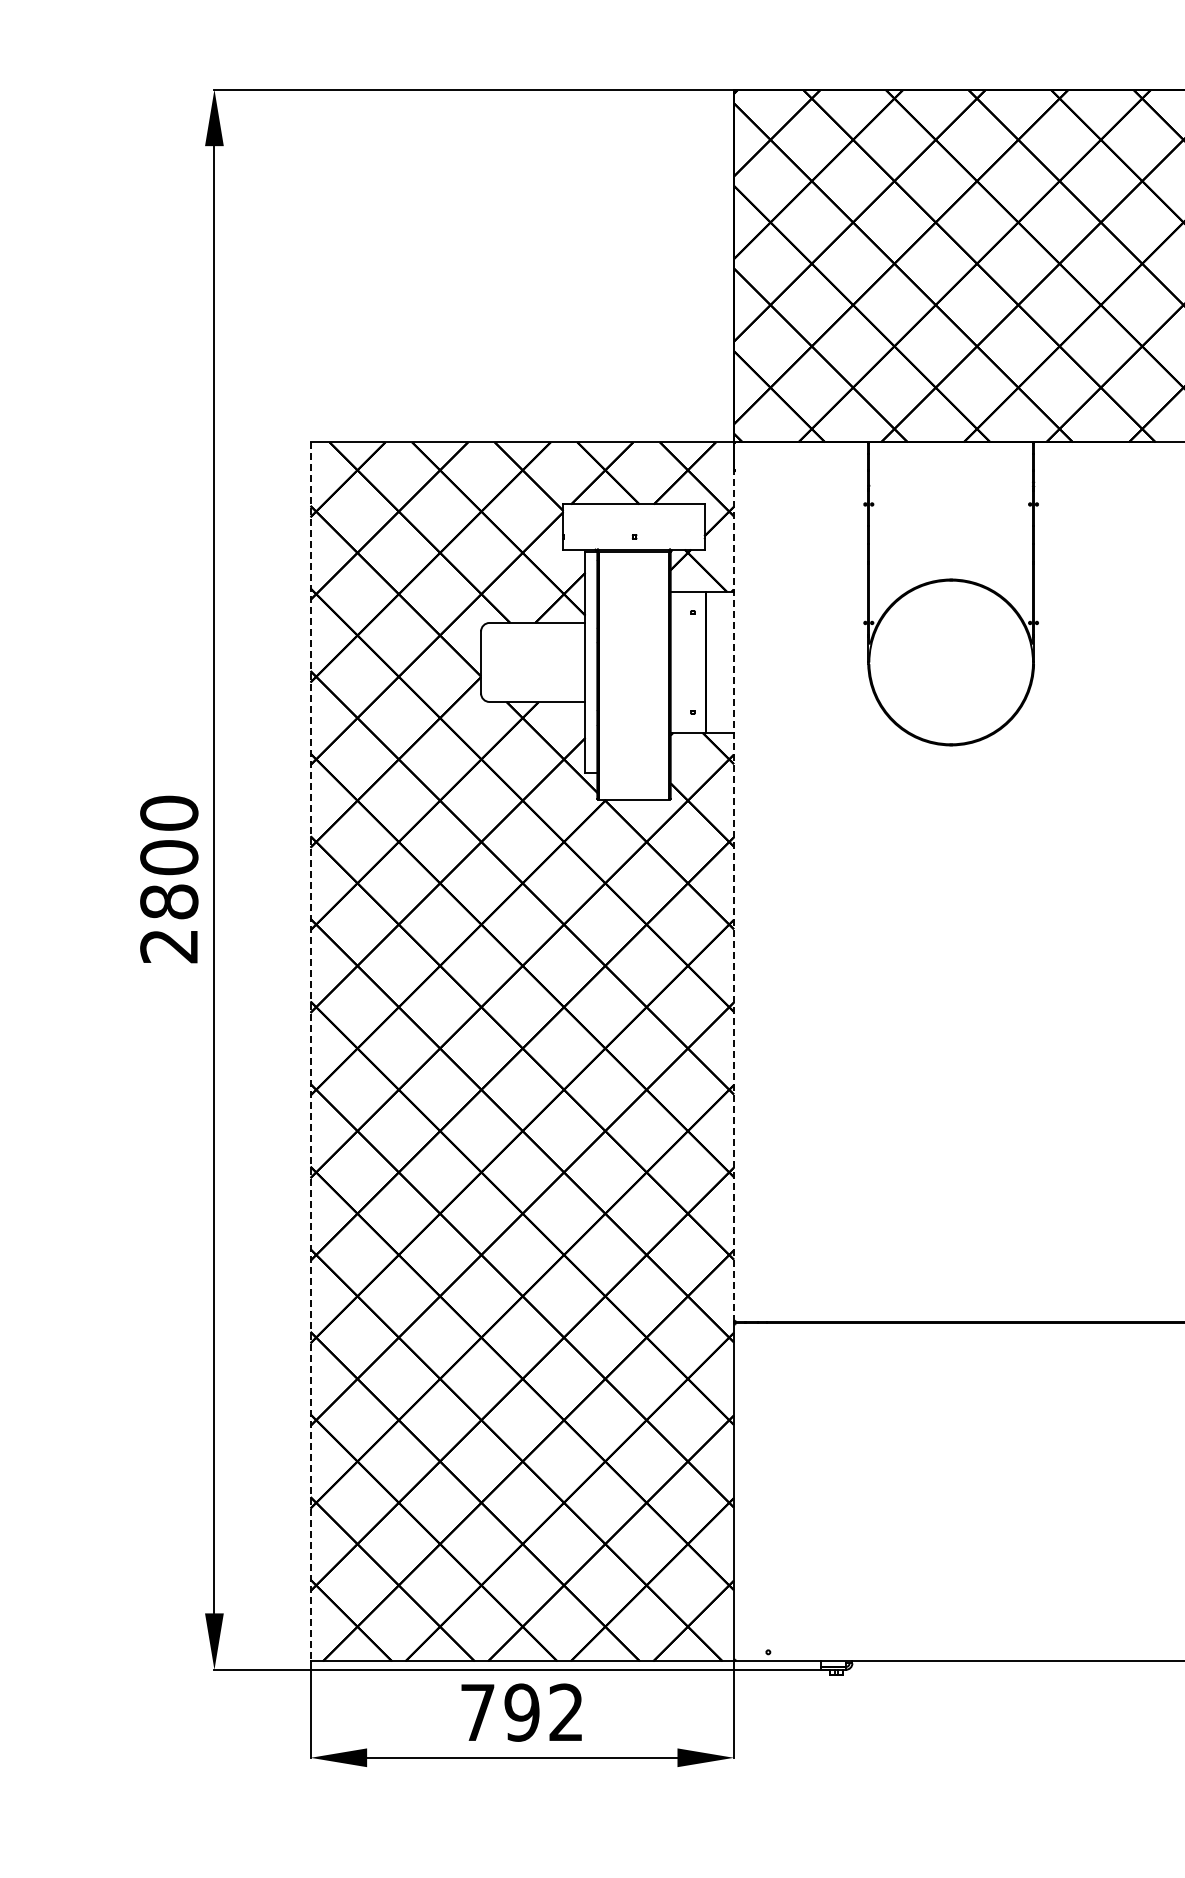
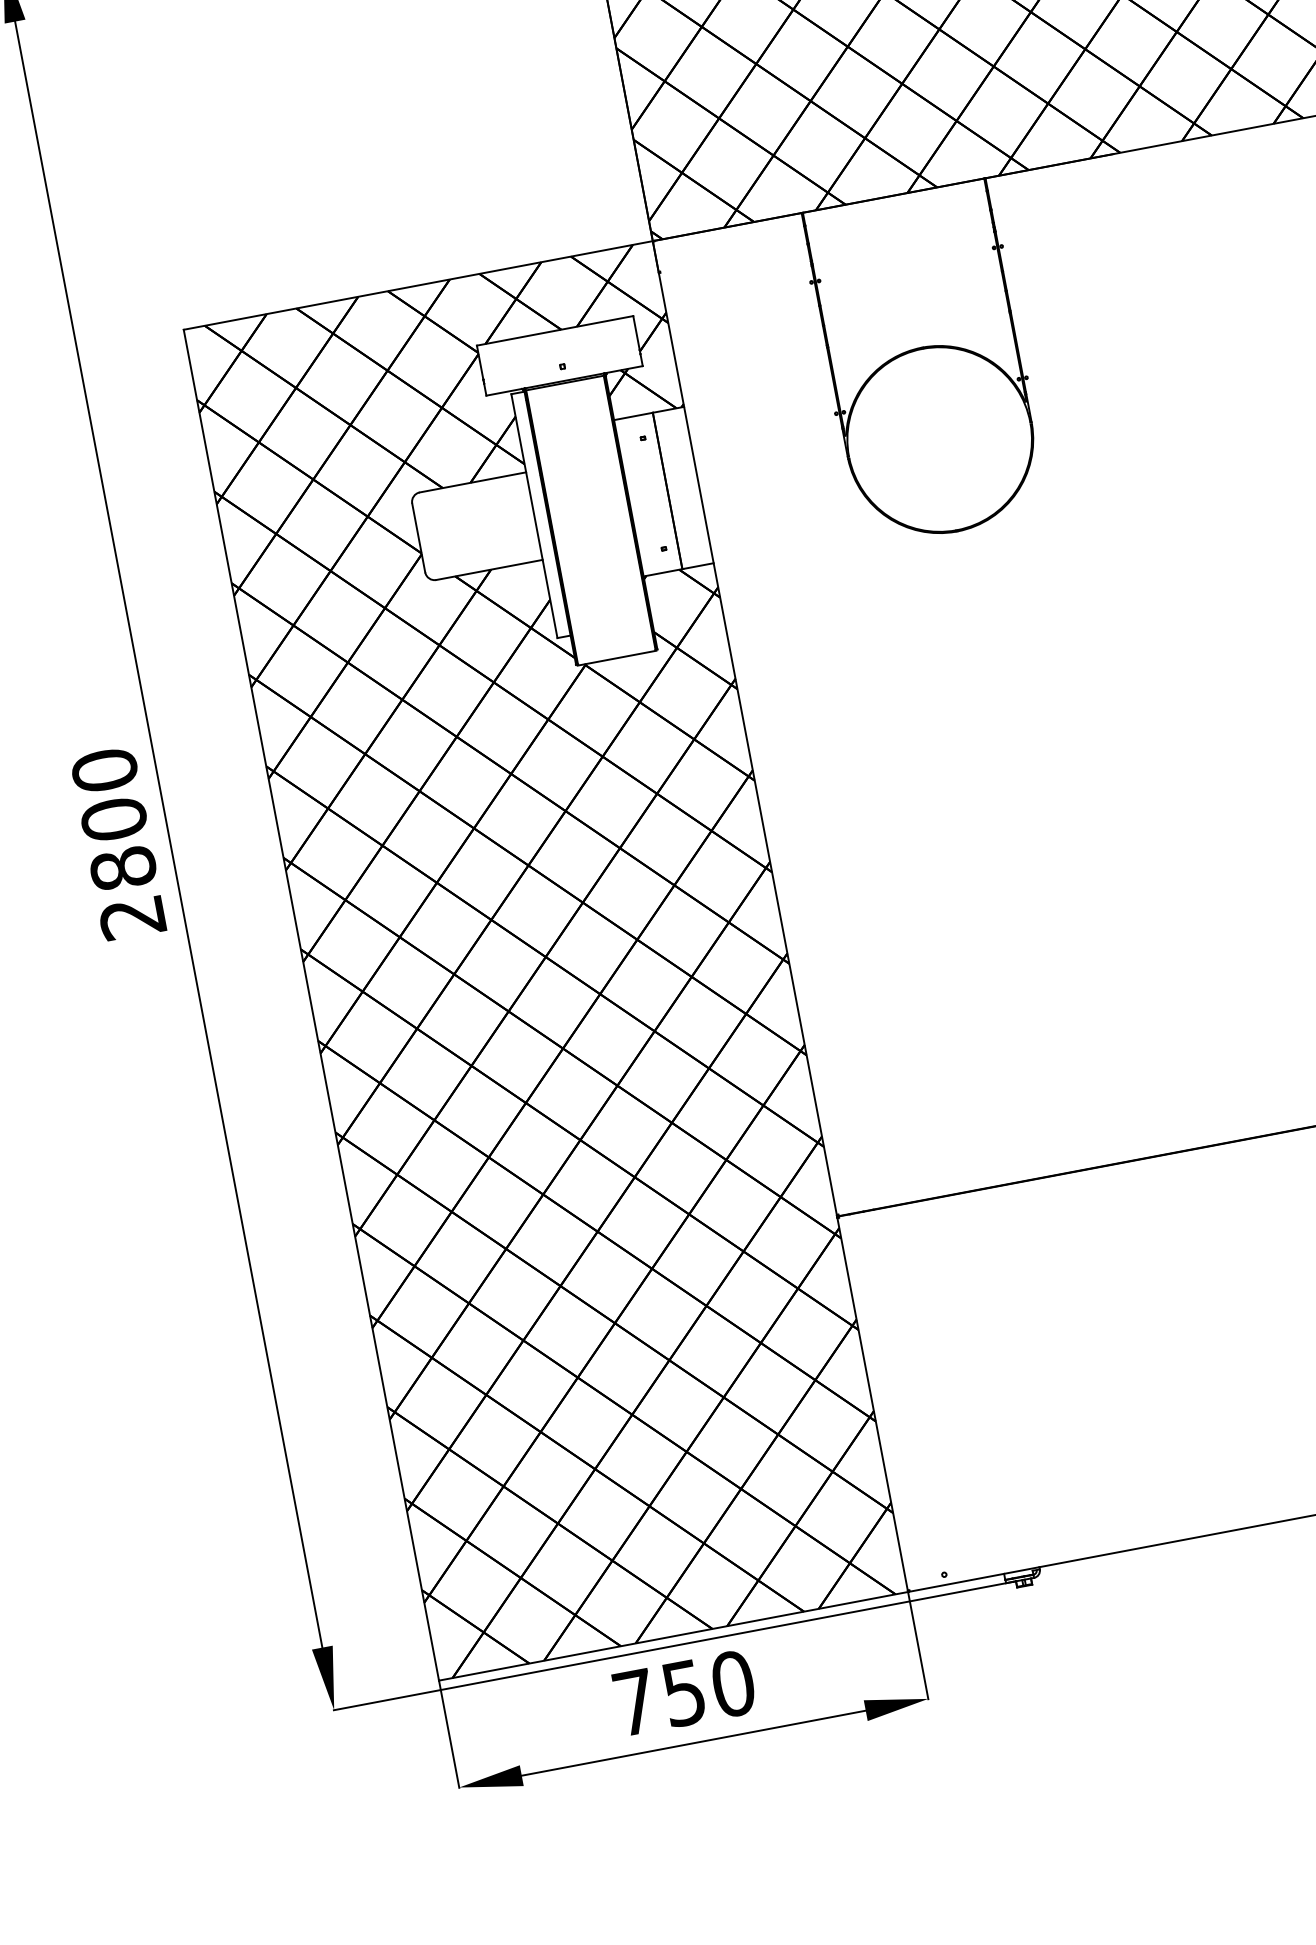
line: (733, 896) -> (747, 744), dashed -> solid
line: (310, 1052) -> (311, 1005), dashed -> solid
text: (544, 1712) -> (708, 1688), 792 -> 750

